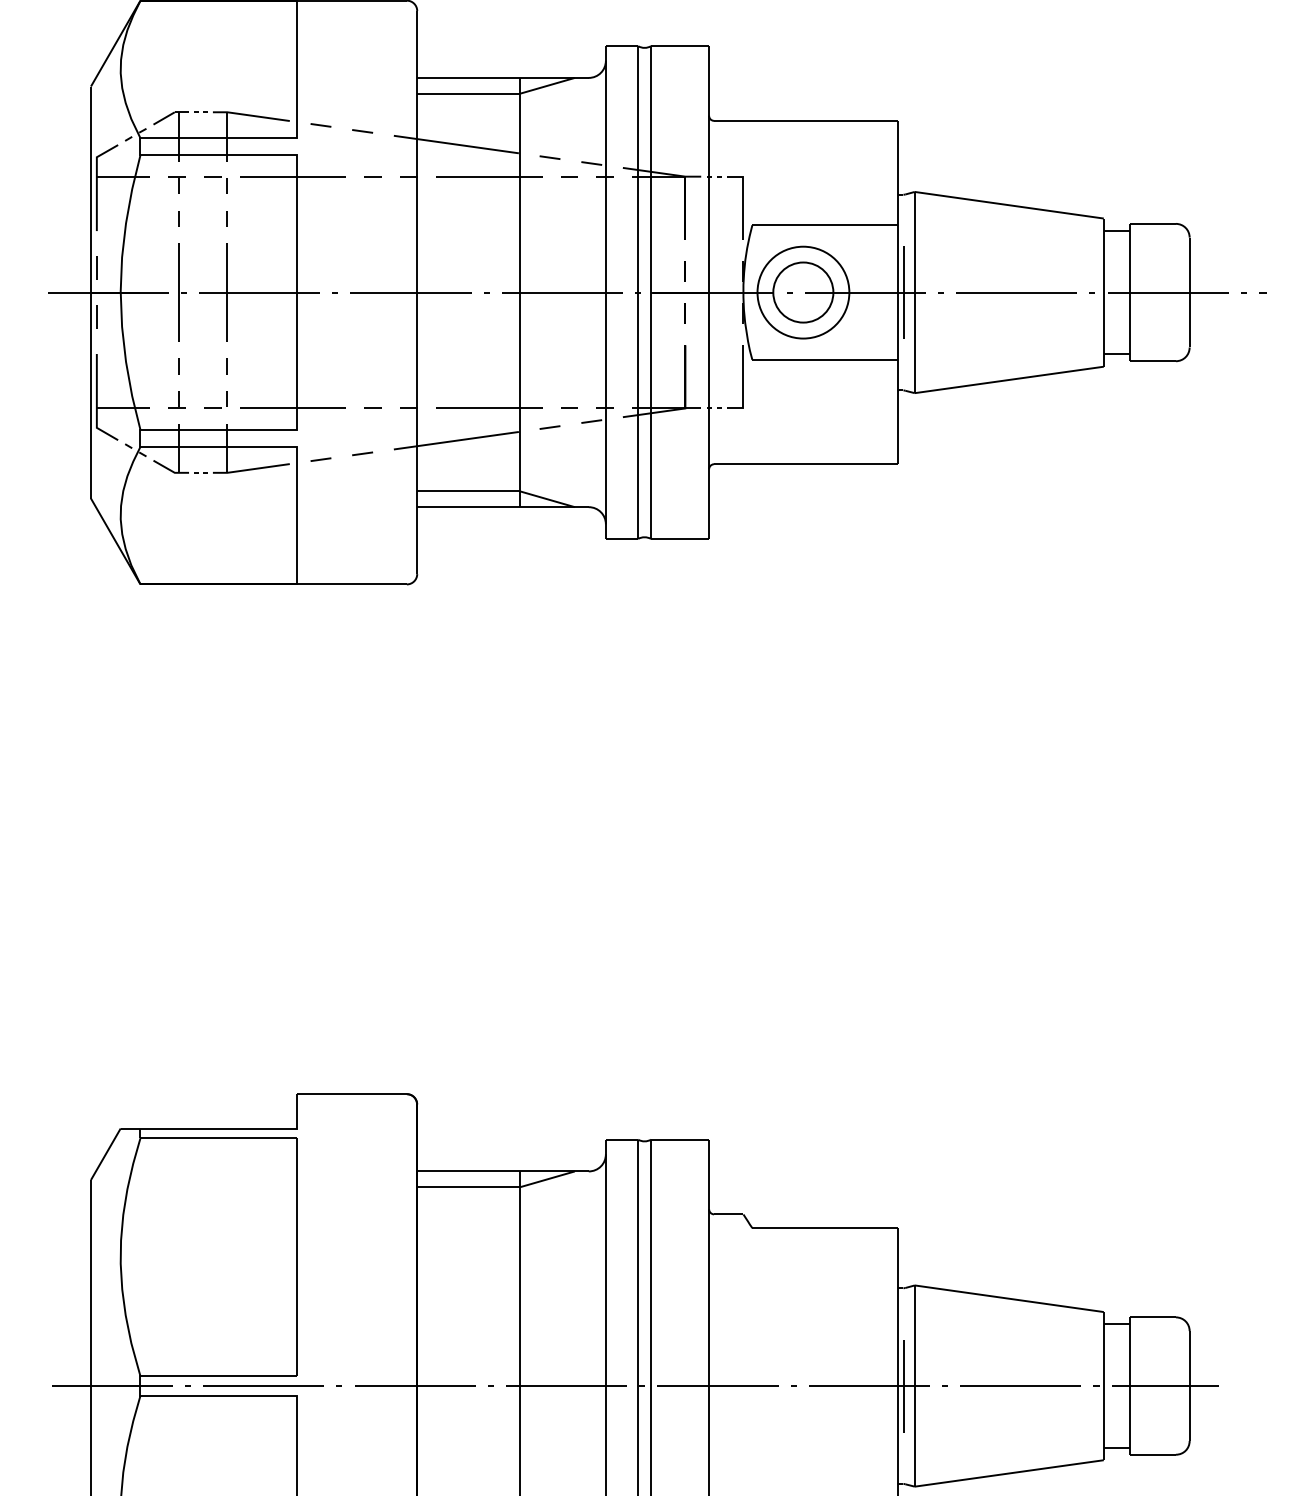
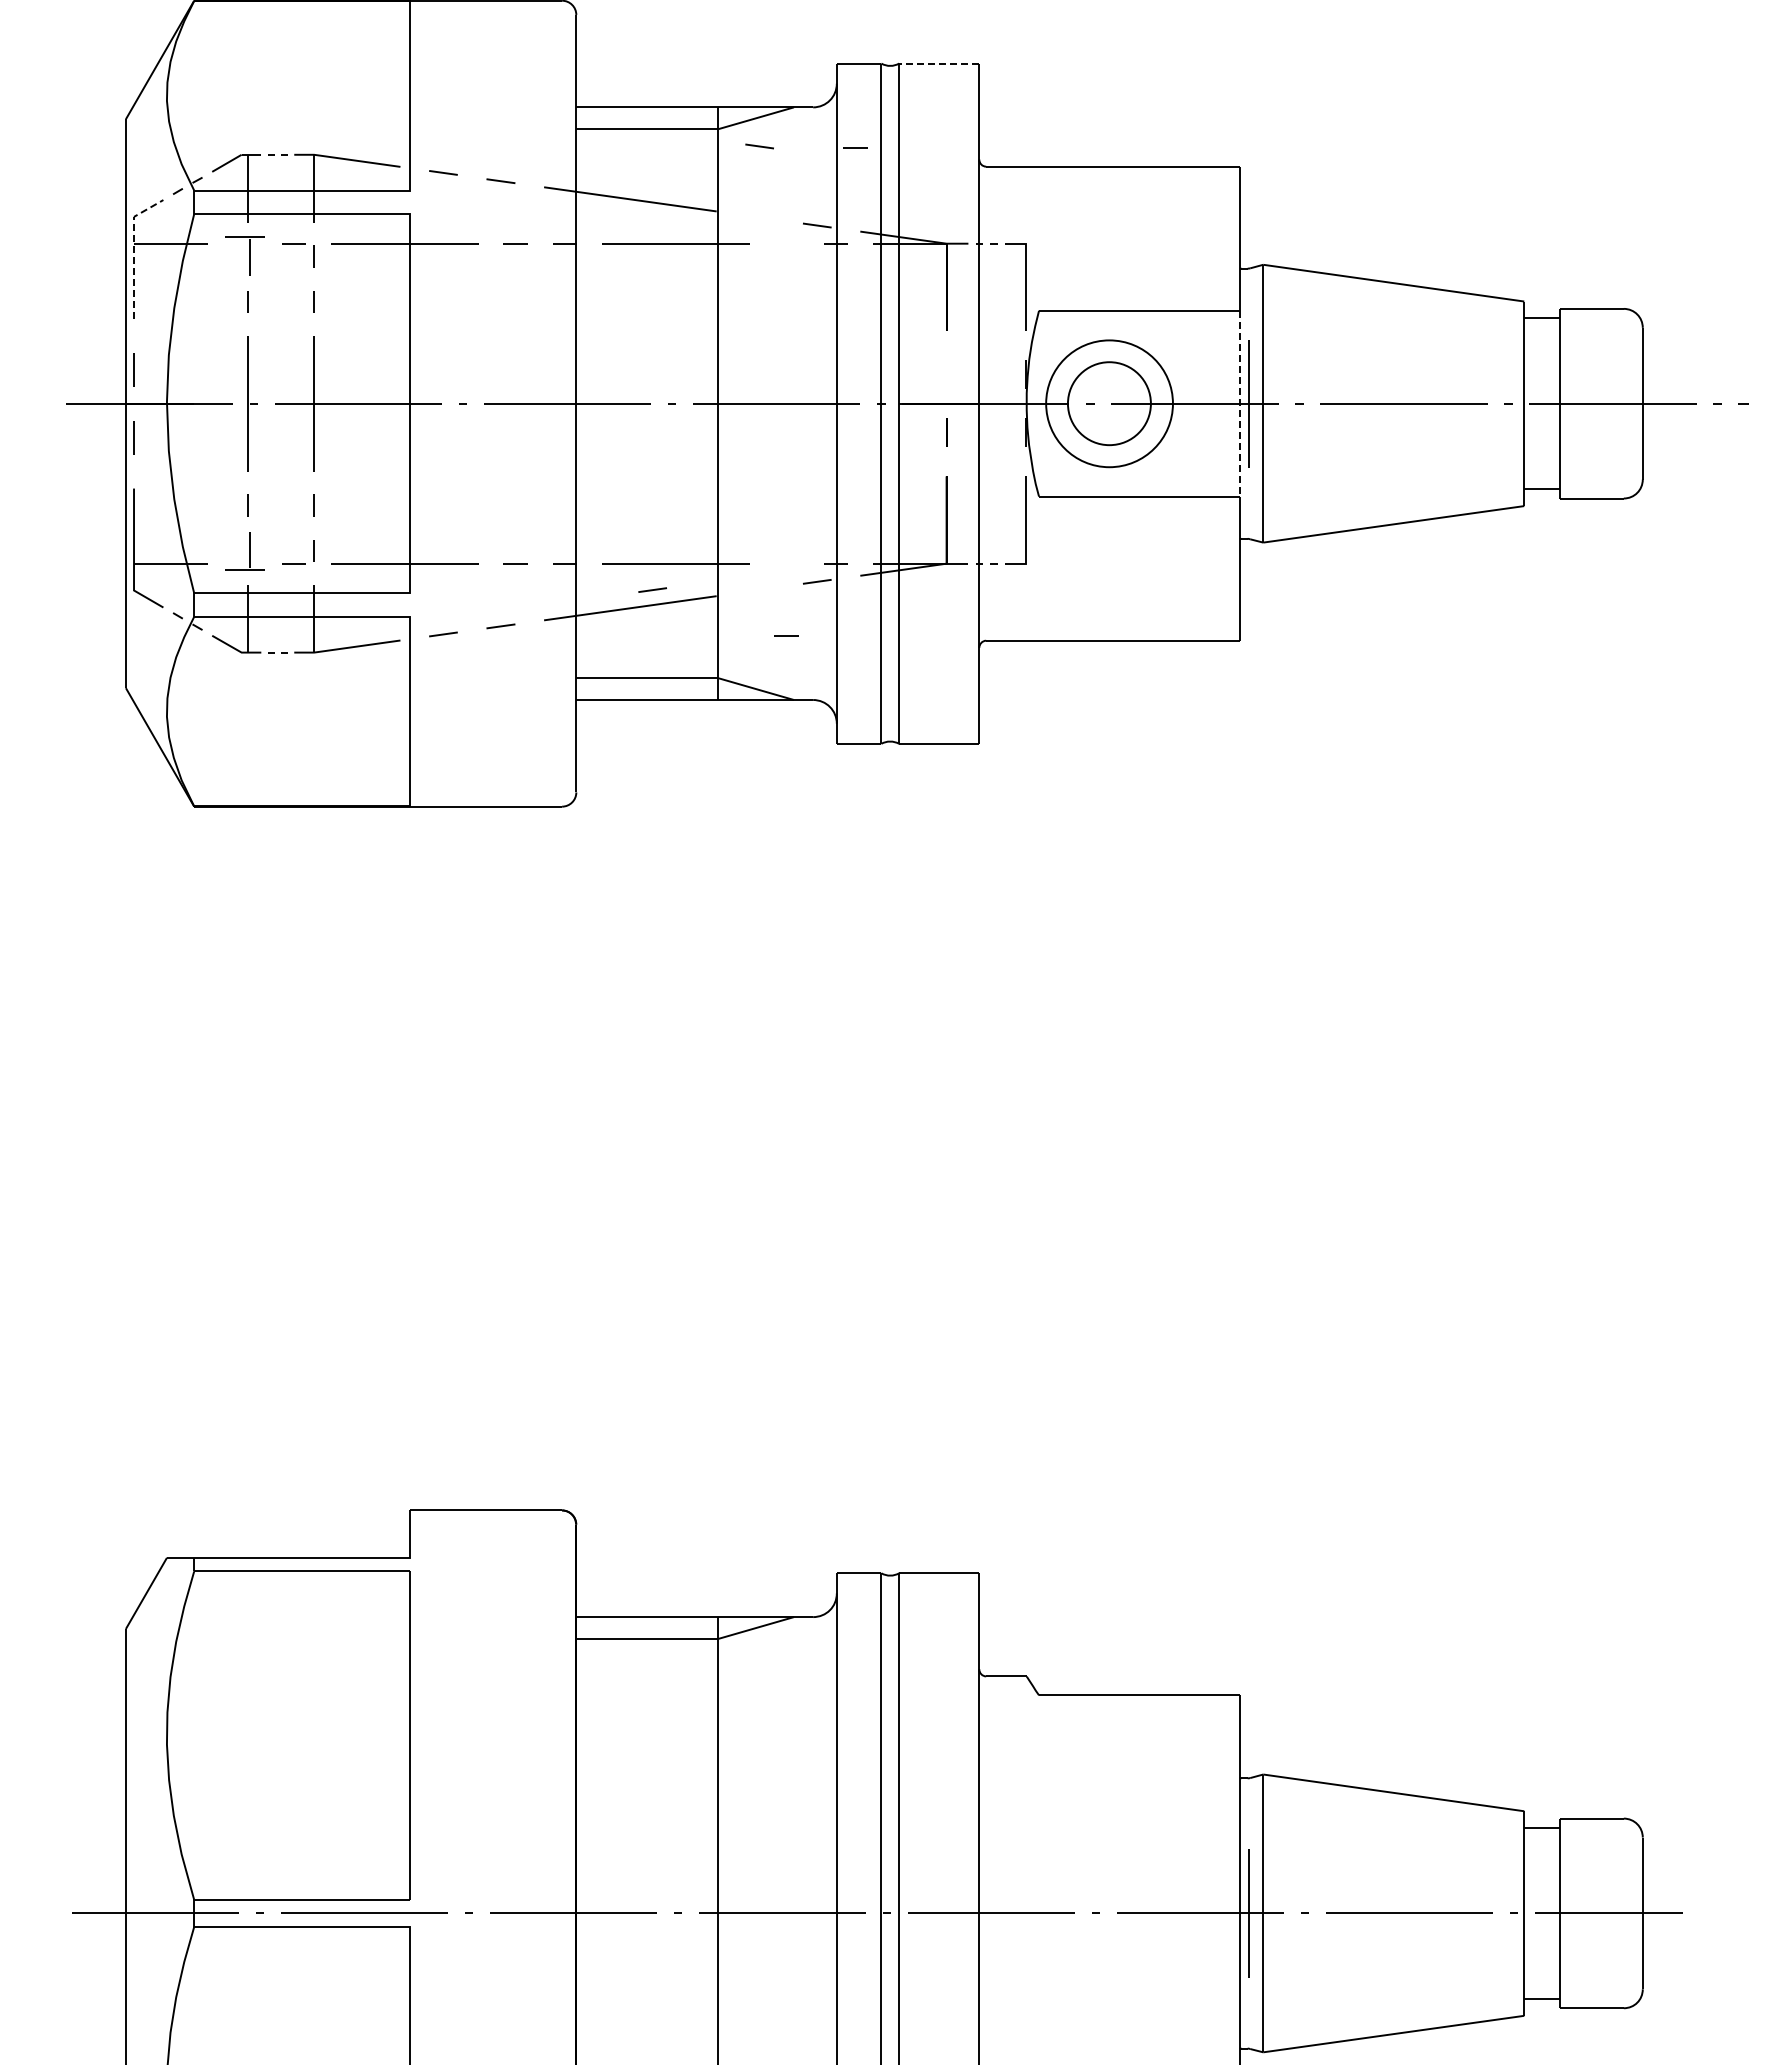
line: (679, 46) -> (938, 63), solid -> dashed
line: (549, 157) -> (759, 146), moved
line: (569, 176) -> (855, 147), moved
line: (97, 180) -> (134, 249), solid -> dashed
part: (176, 185) -> (244, 255), size x1.6
line: (685, 271) -> (946, 374), removed
line: (897, 292) -> (1239, 403), solid -> dashed
part: (176, 400) -> (244, 552), size x1.6
line: (569, 408) -> (786, 635), moved
line: (549, 427) -> (652, 589), moved

